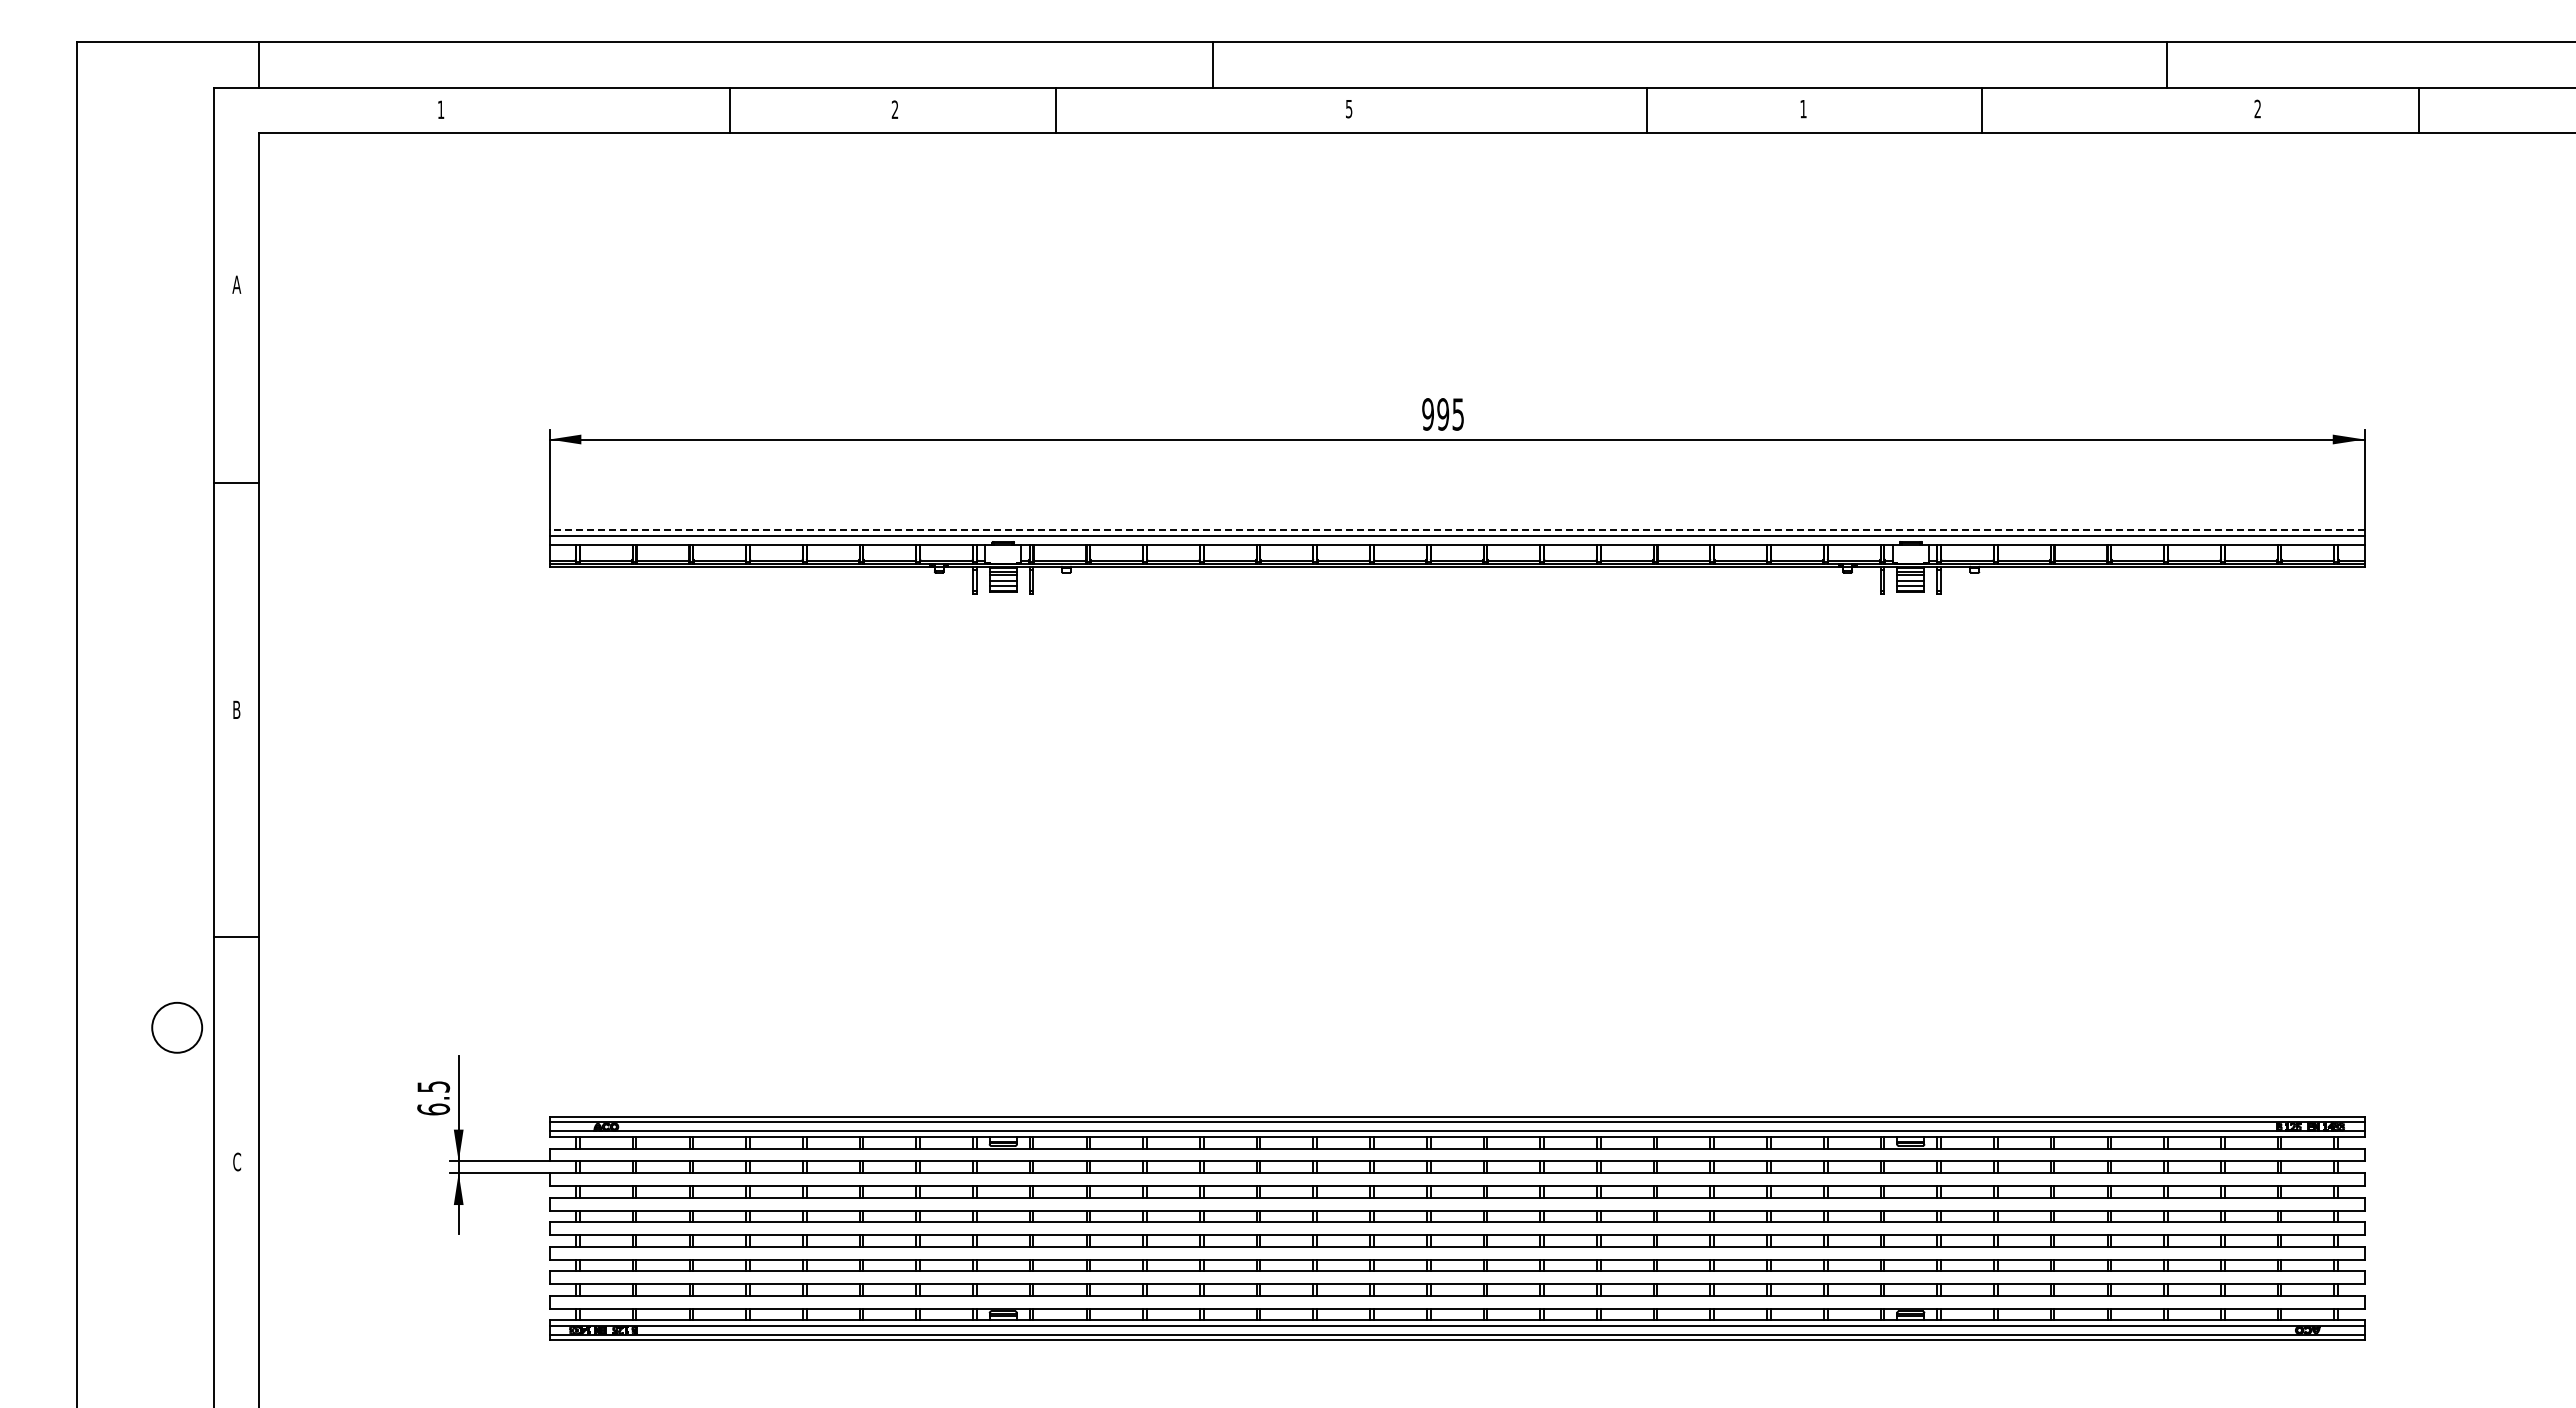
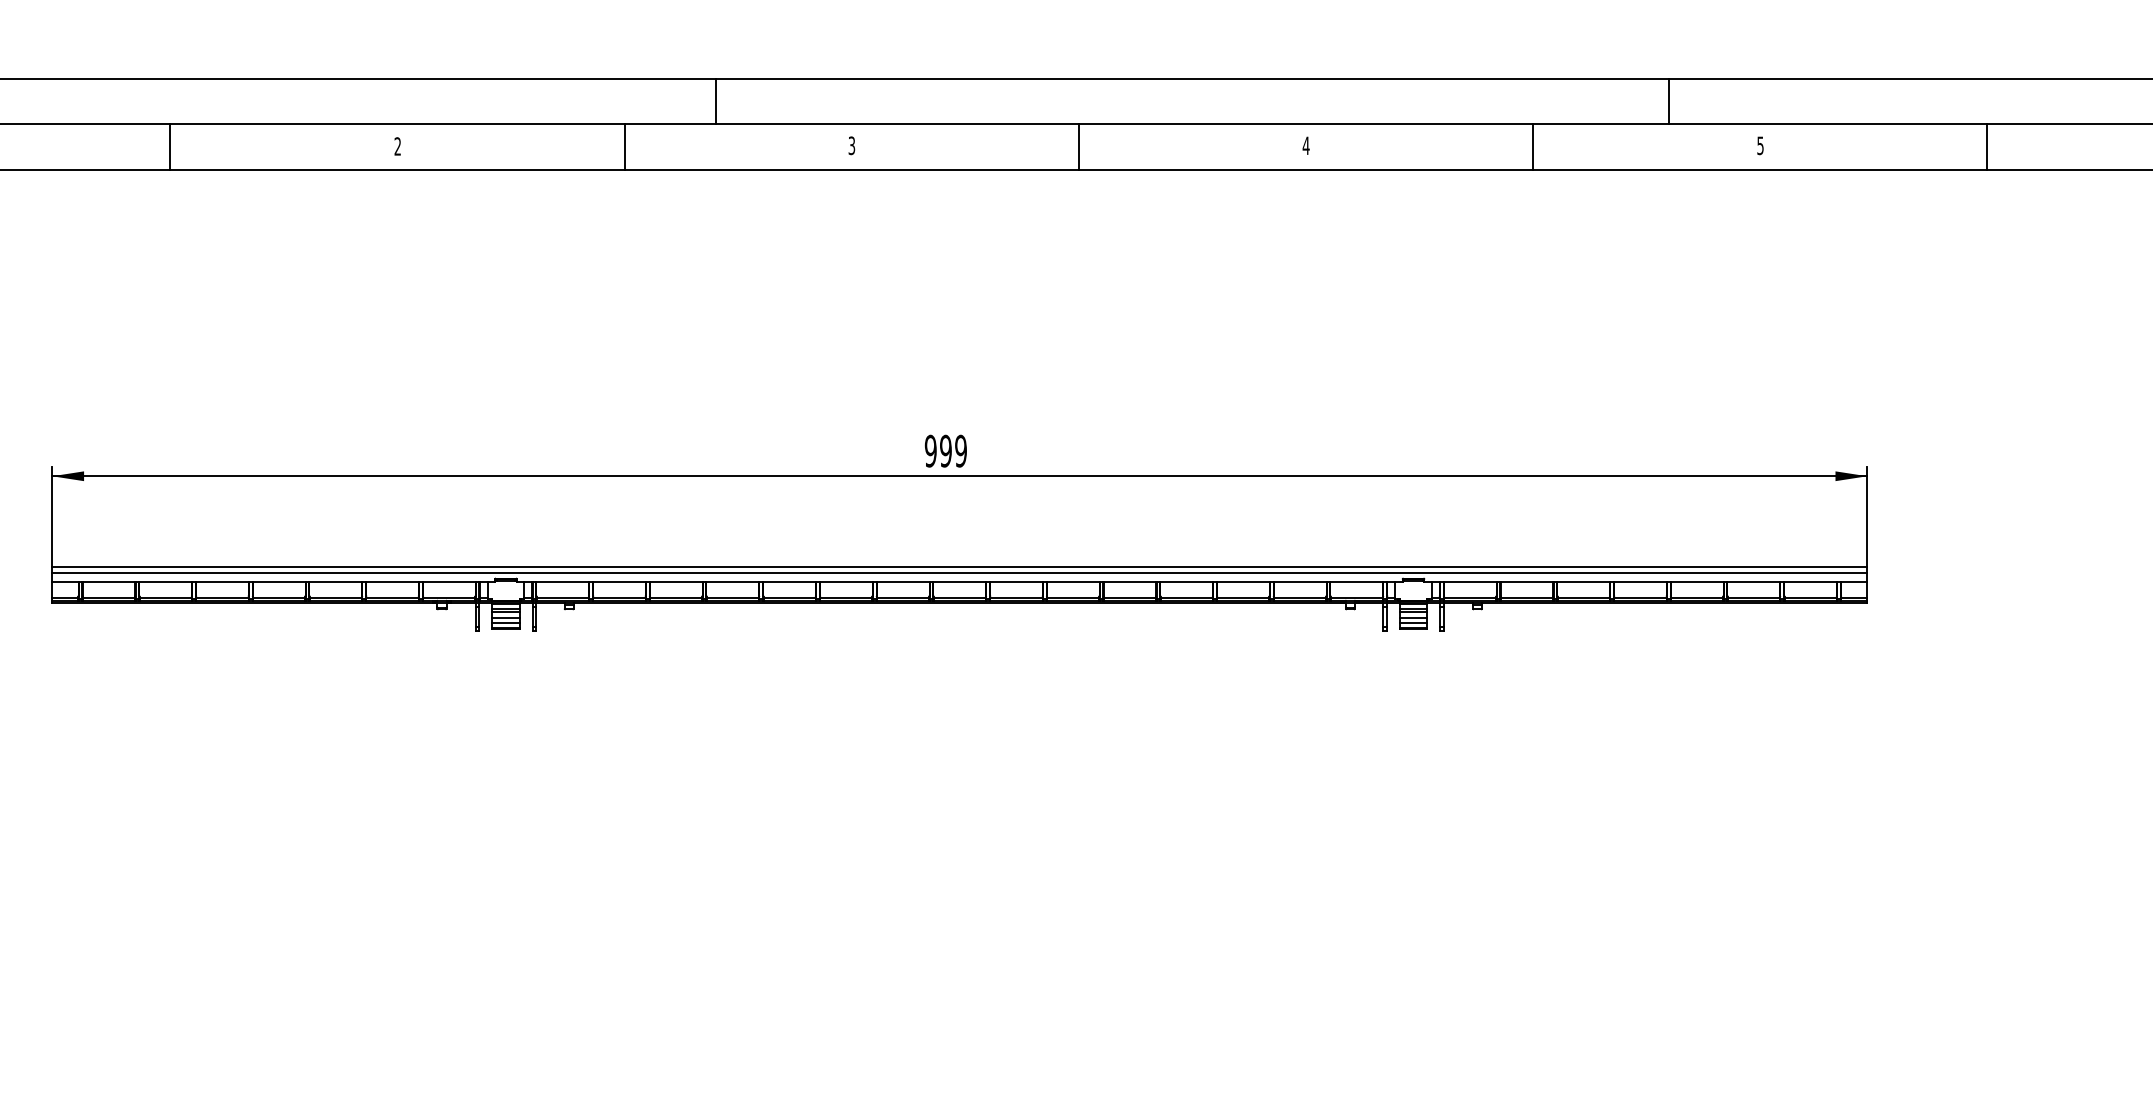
text: (1349, 108) -> (852, 145), 5 -> 3
text: (2257, 108) -> (1760, 145), 2 -> 5
text: (1802, 109) -> (1305, 146), 1 -> 4
line: (729, 110) -> (170, 147), moved
line: (1055, 110) -> (624, 147), moved
line: (1647, 110) -> (1079, 147), moved
line: (1982, 110) -> (1533, 147), moved
line: (2418, 110) -> (1987, 147), moved
text: (1458, 414) -> (961, 451), 995 -> 999
line: (1456, 530) -> (959, 567), dashed -> solid

